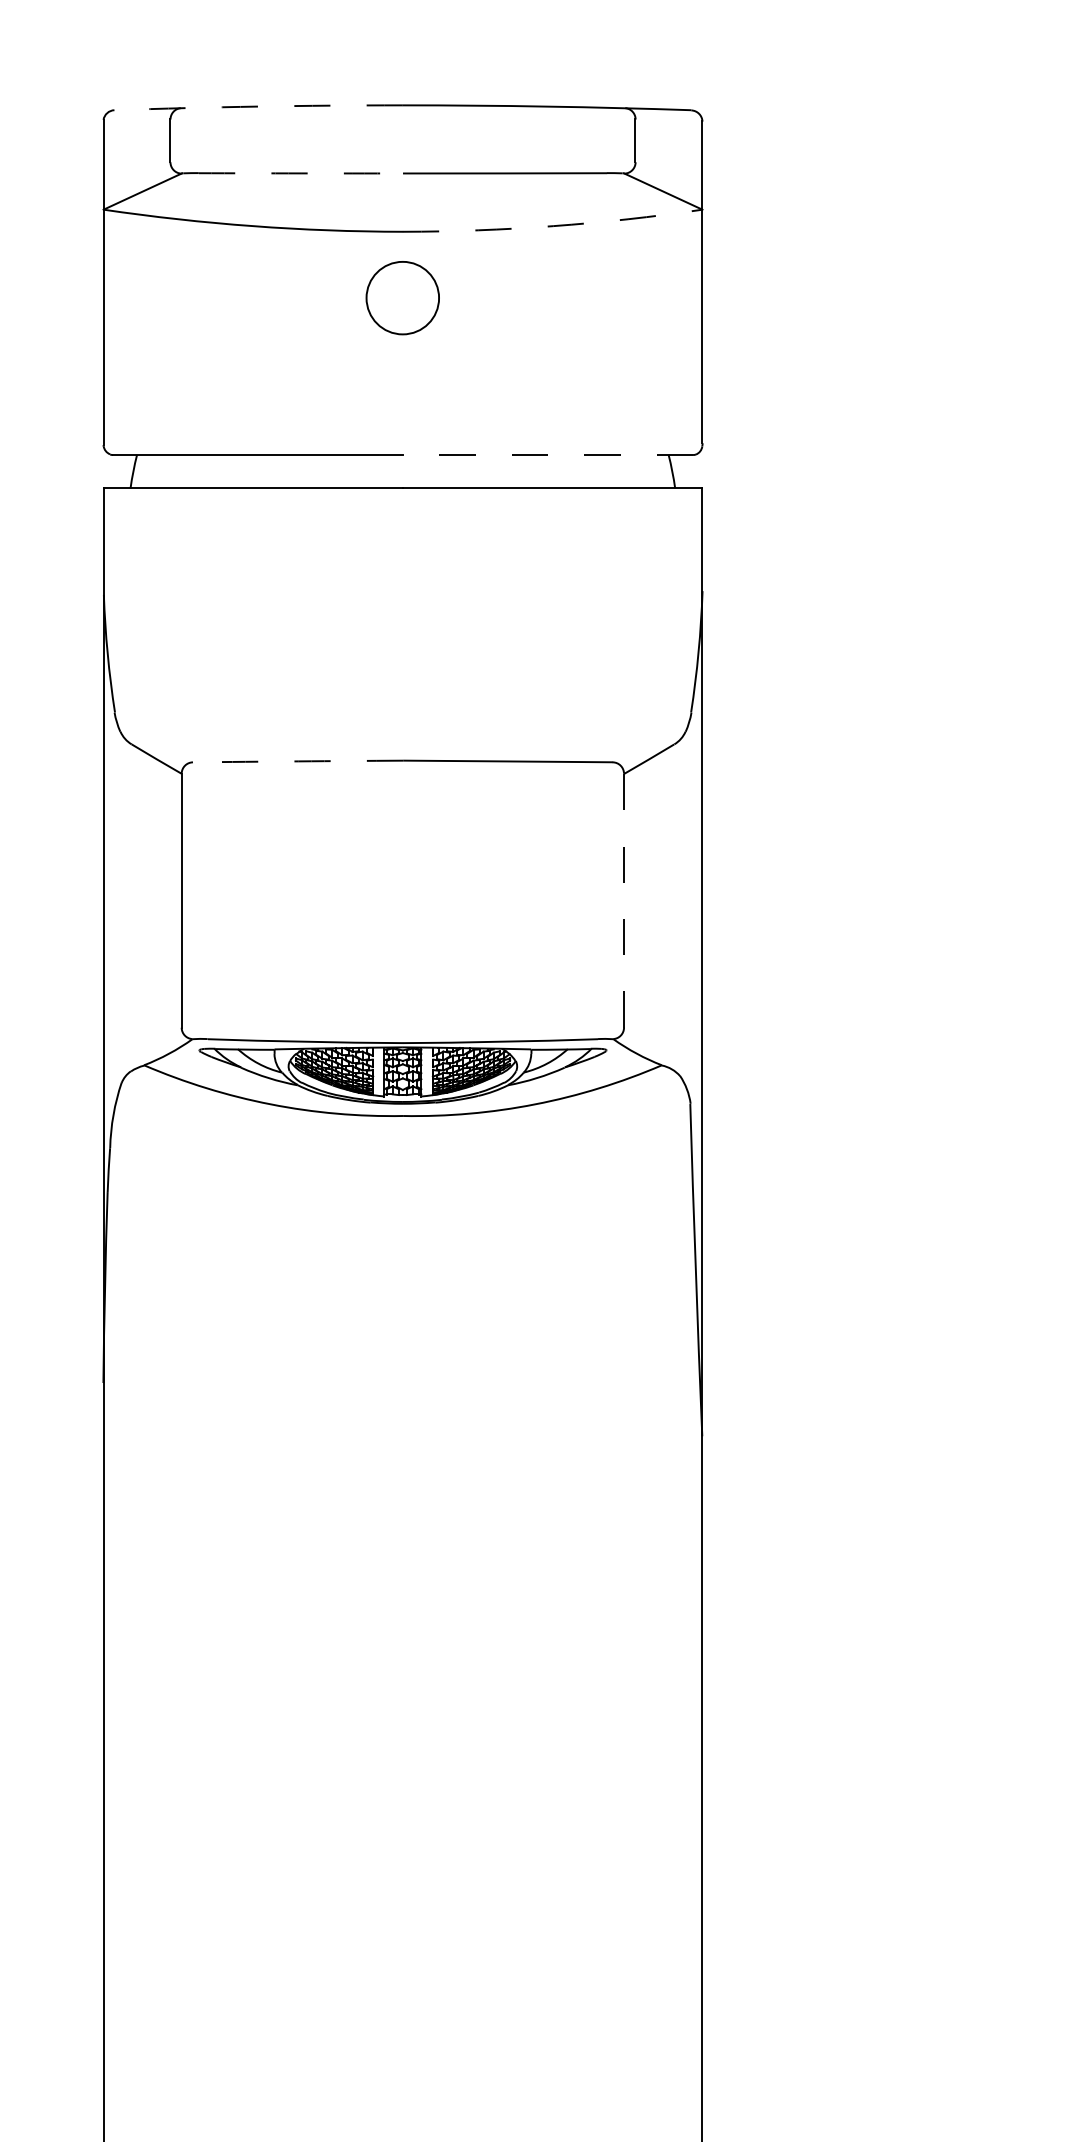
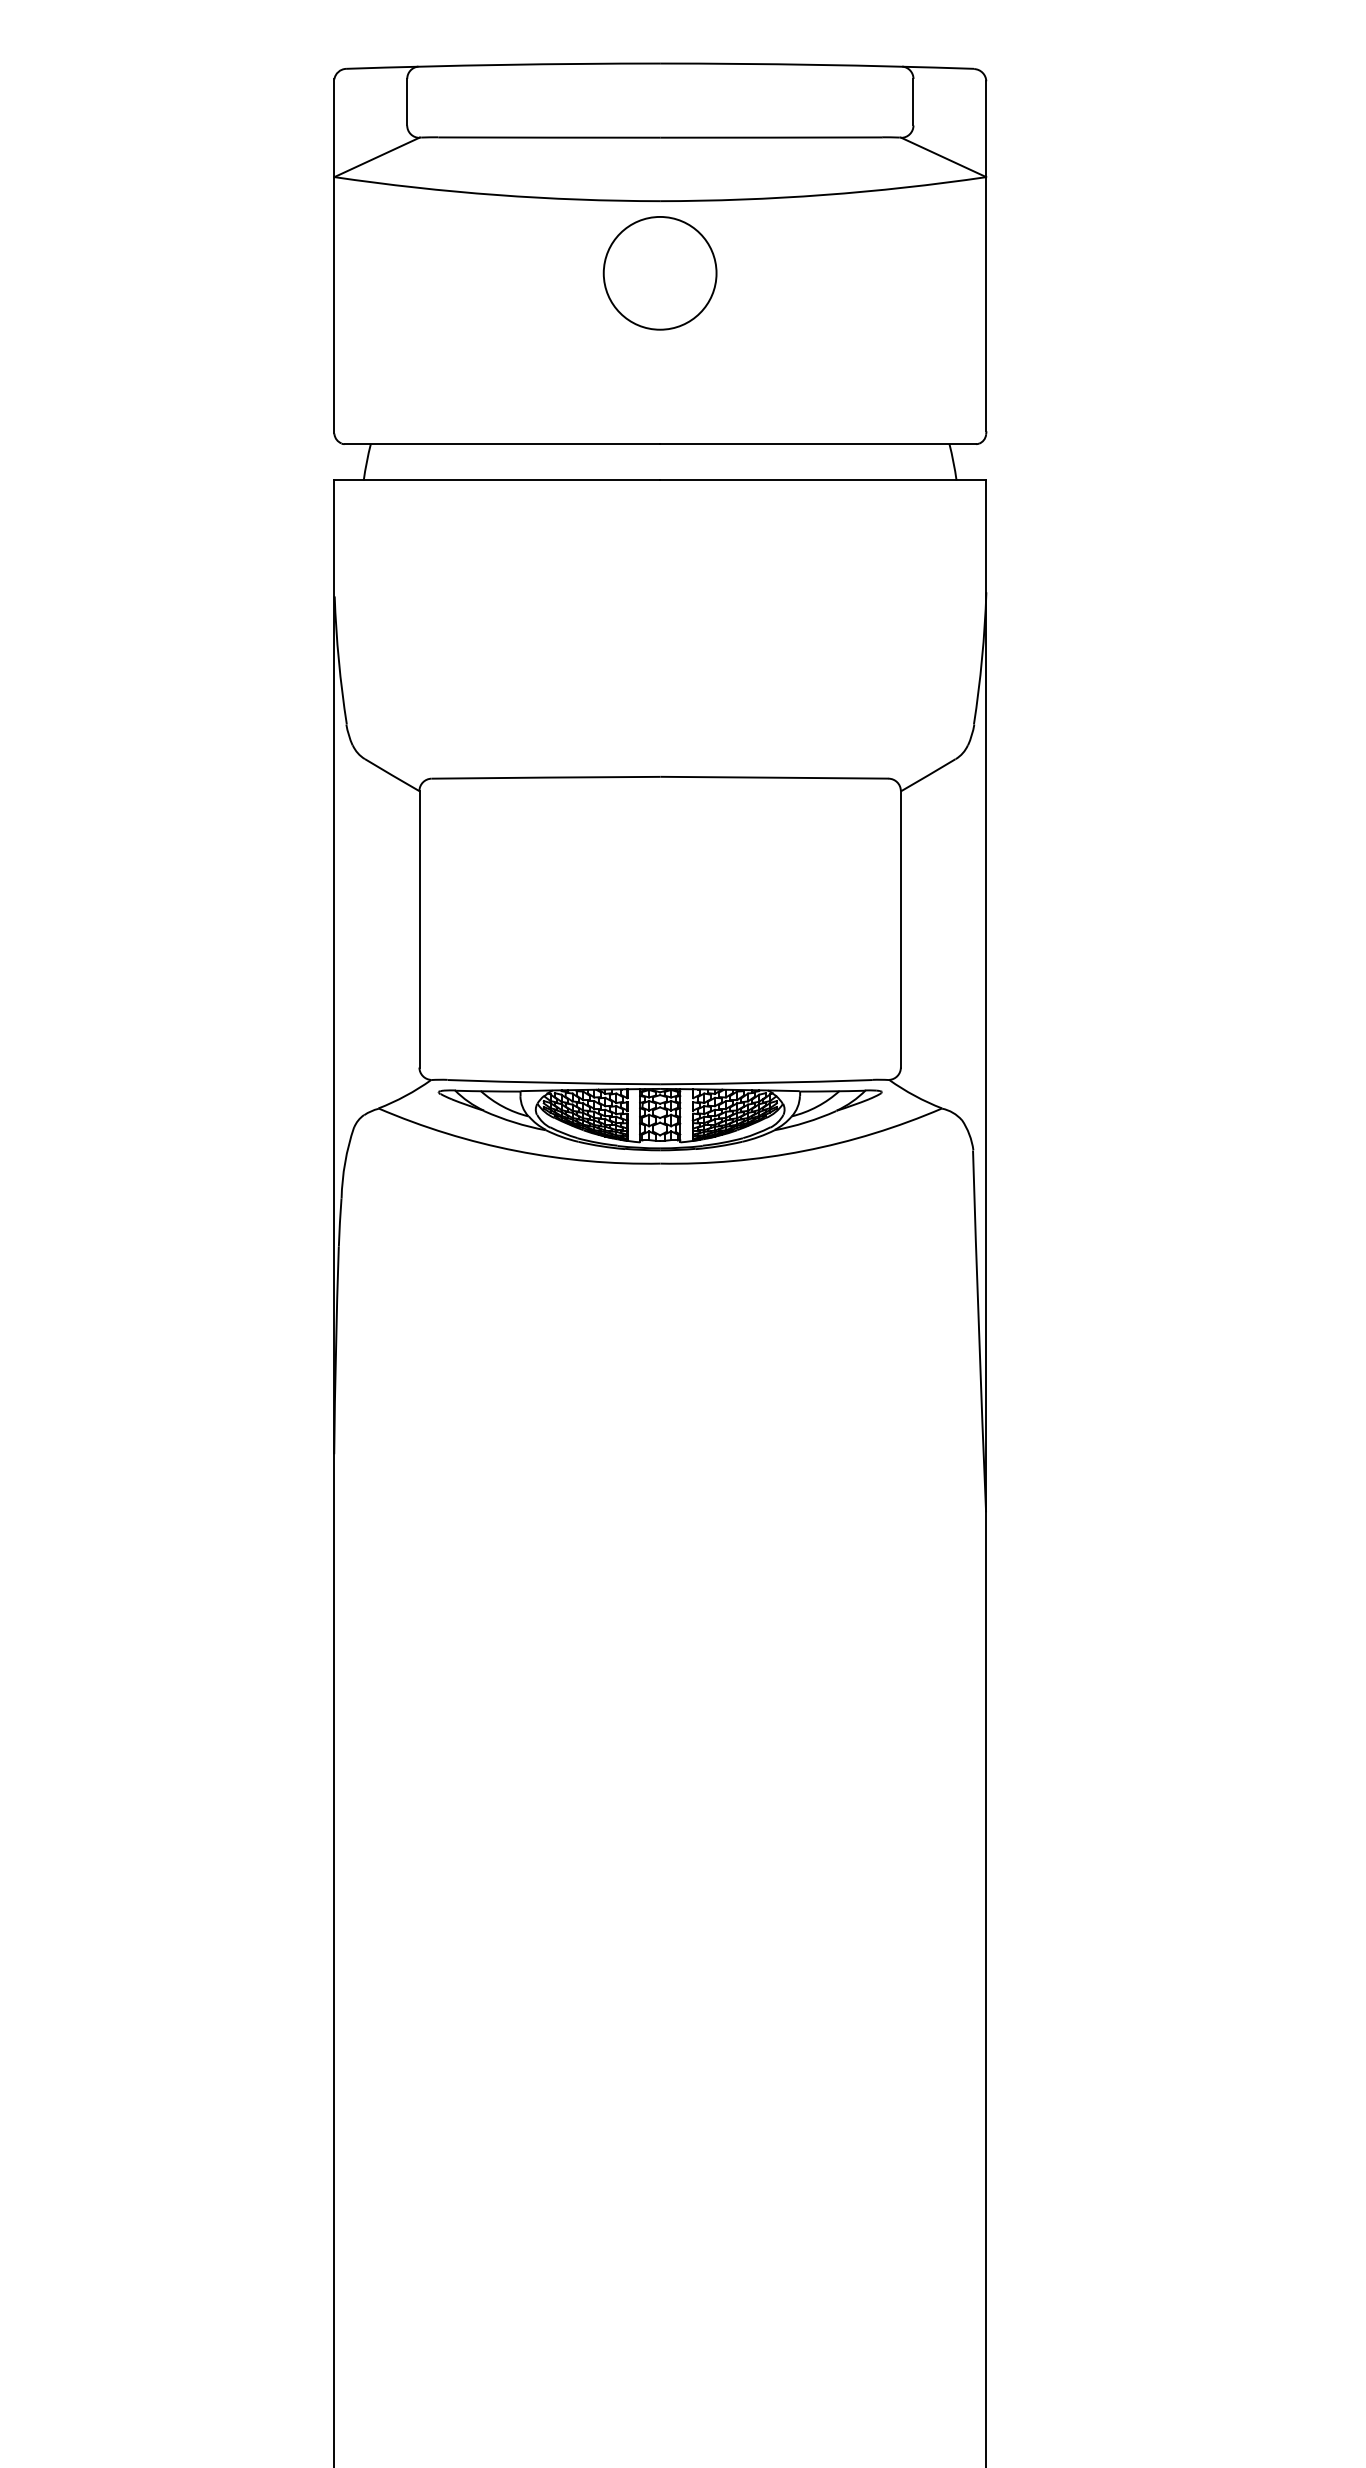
arc: (258, 106) -> (503, 64), dashed -> solid
arc: (301, 173) -> (549, 137), dashed -> solid
arc: (552, 226) -> (823, 195), dashed -> solid
circle: (402, 298) -> (659, 273), size x1.43
line: (548, 455) -> (818, 444), dashed -> solid
arc: (298, 761) -> (546, 777), dashed -> solid
line: (624, 899) -> (901, 928), dashed -> solid

